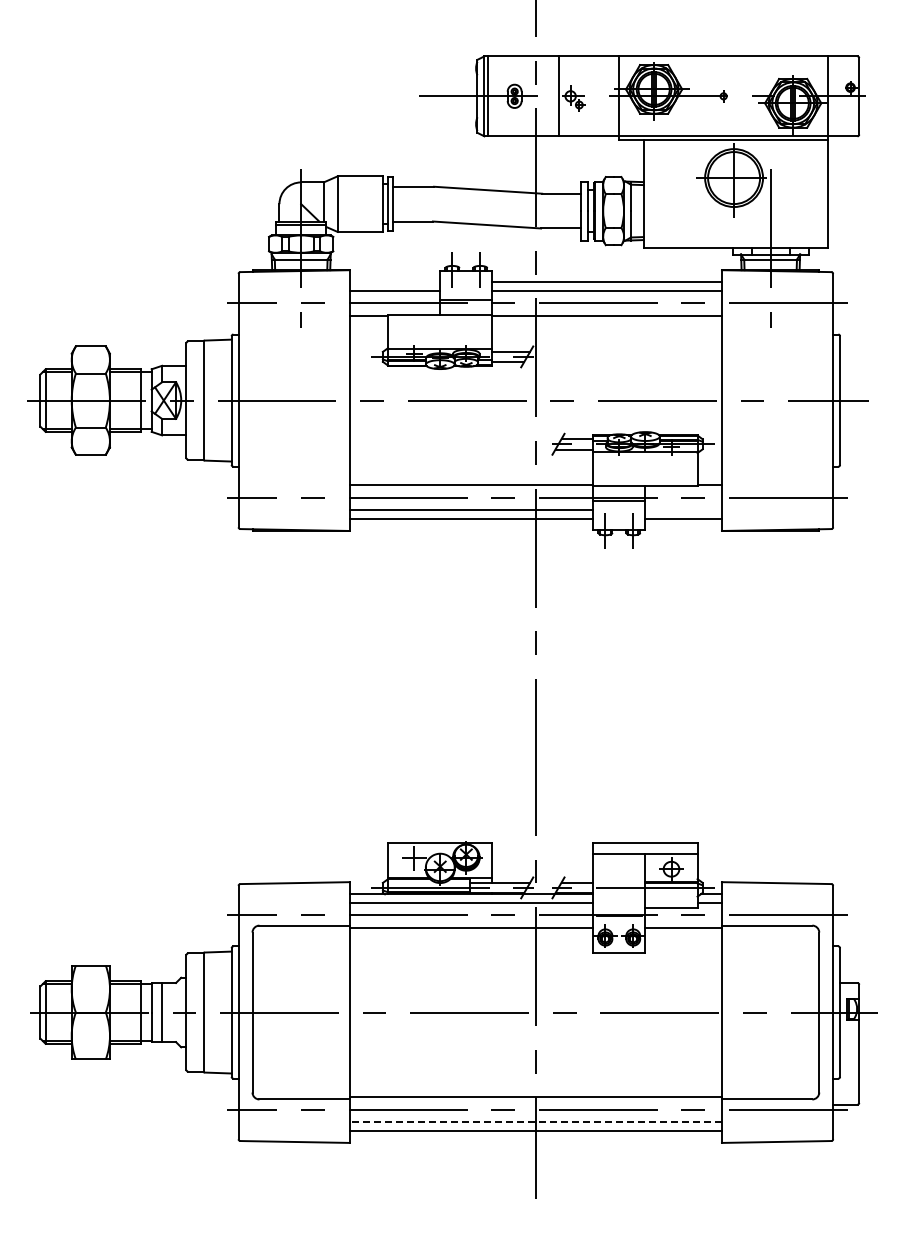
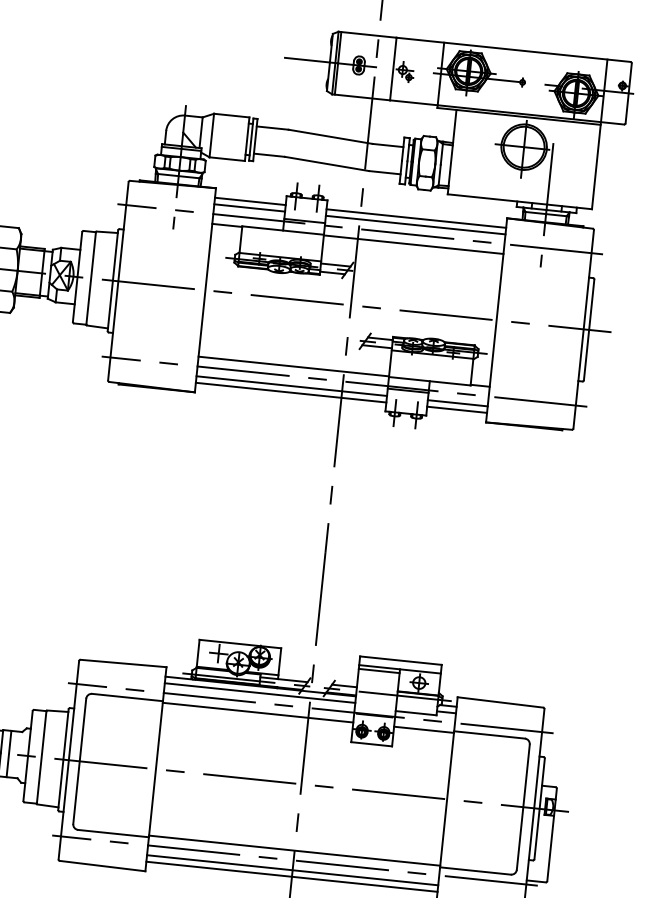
line: (394, 282) -> (249, 201), added
line: (683, 510) -> (457, 403), added
line: (619, 859) -> (379, 671), added
line: (535, 1122) -> (292, 870), dashed -> solid

